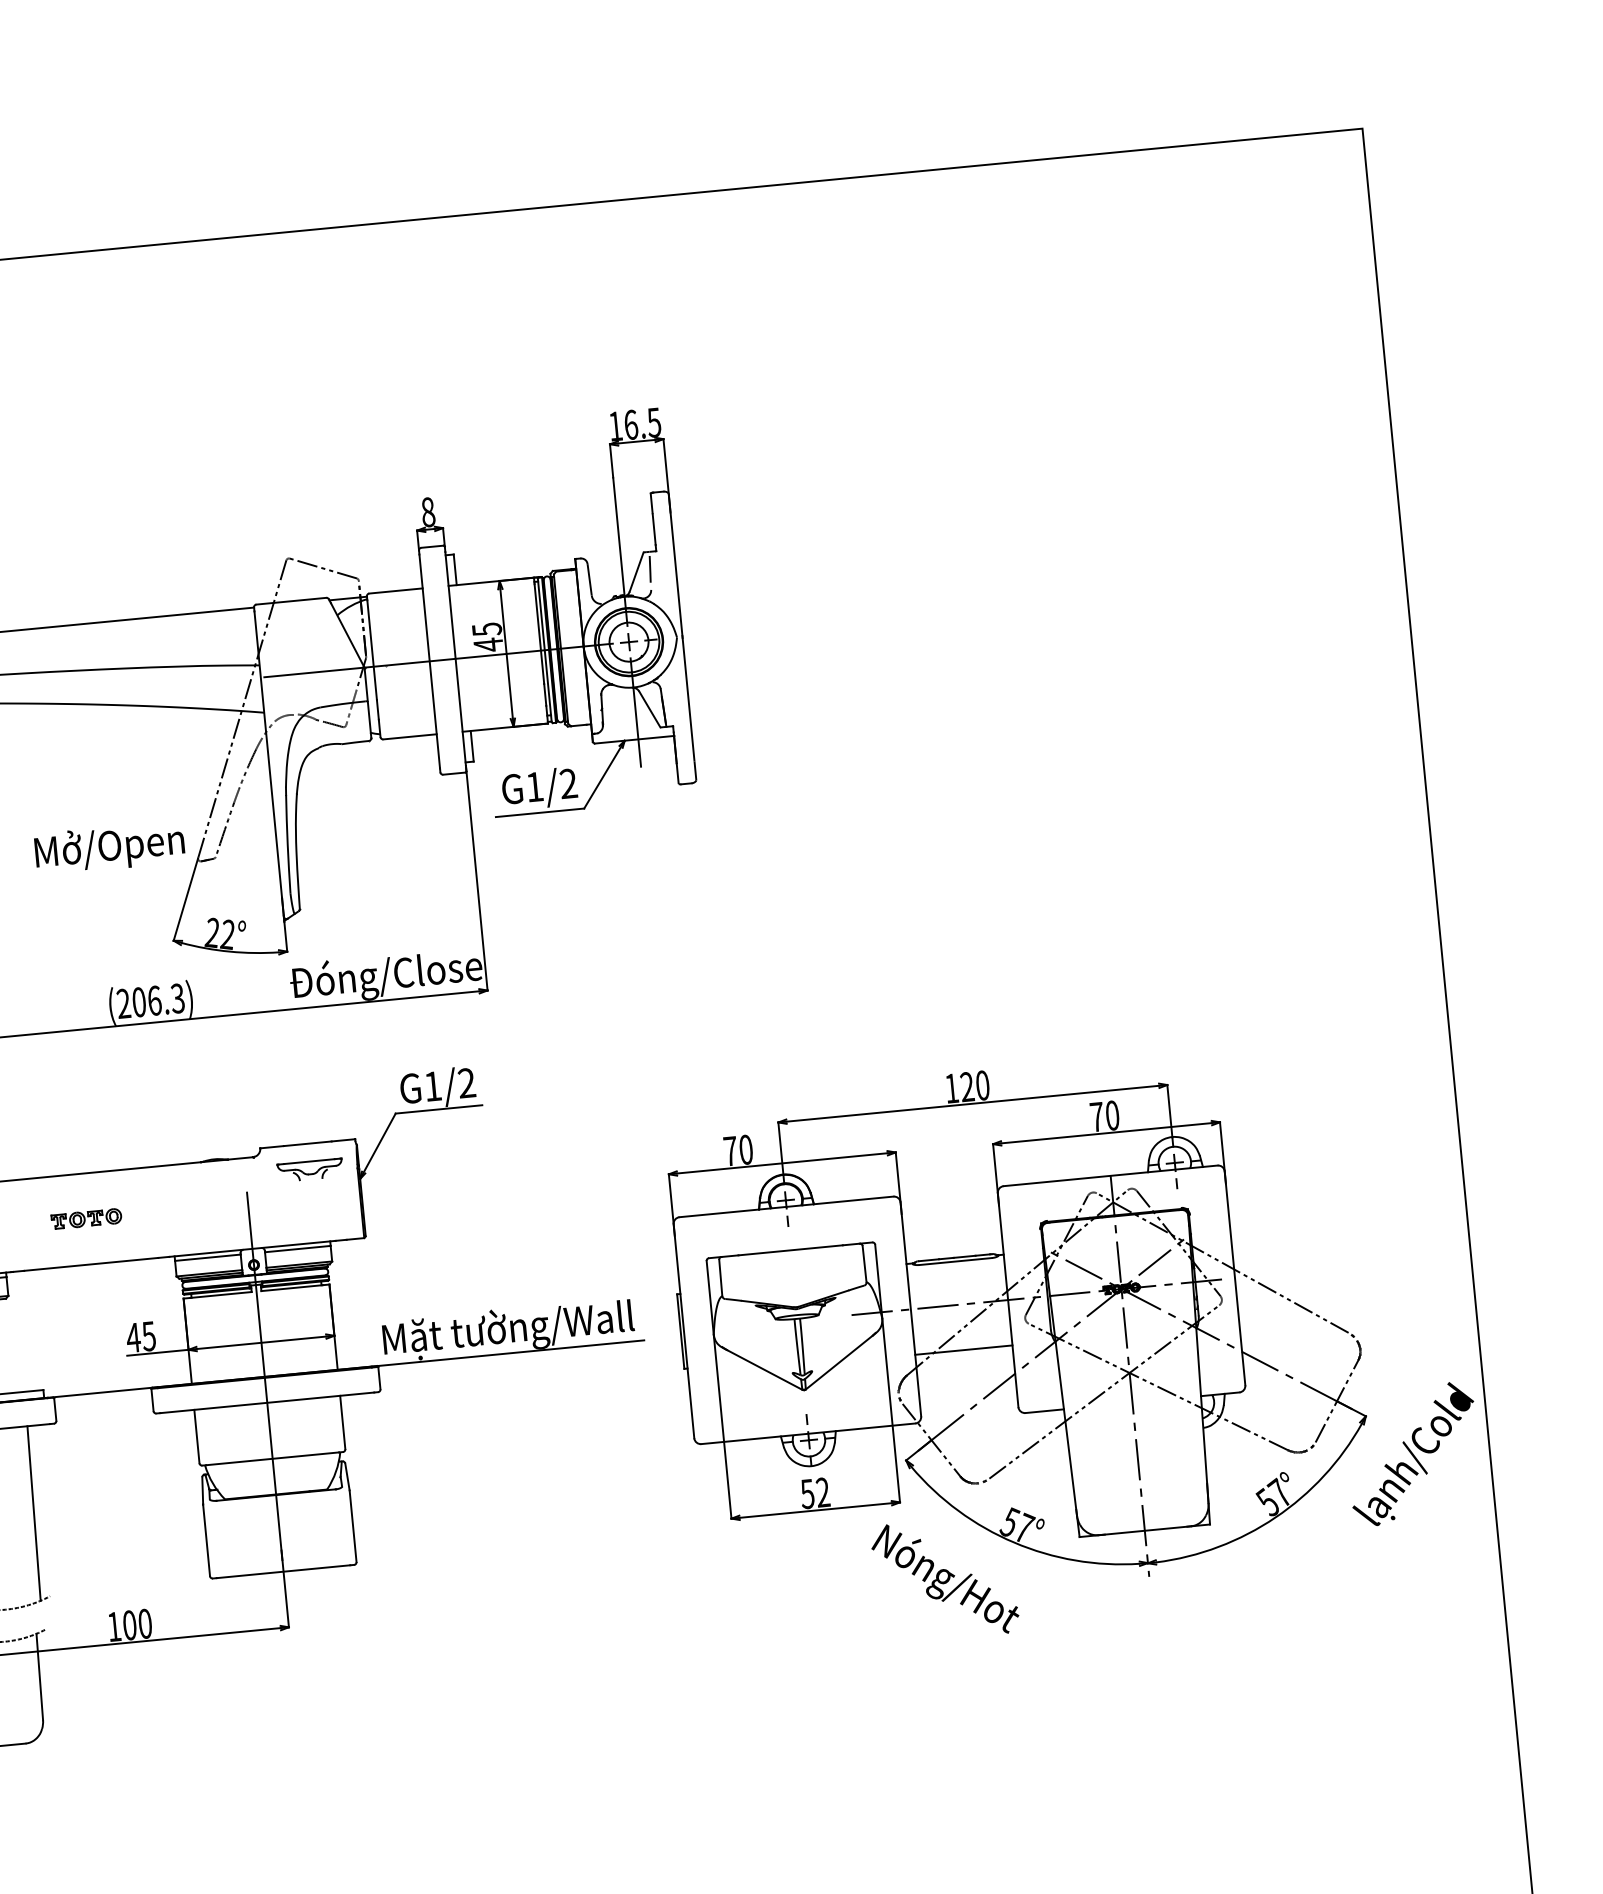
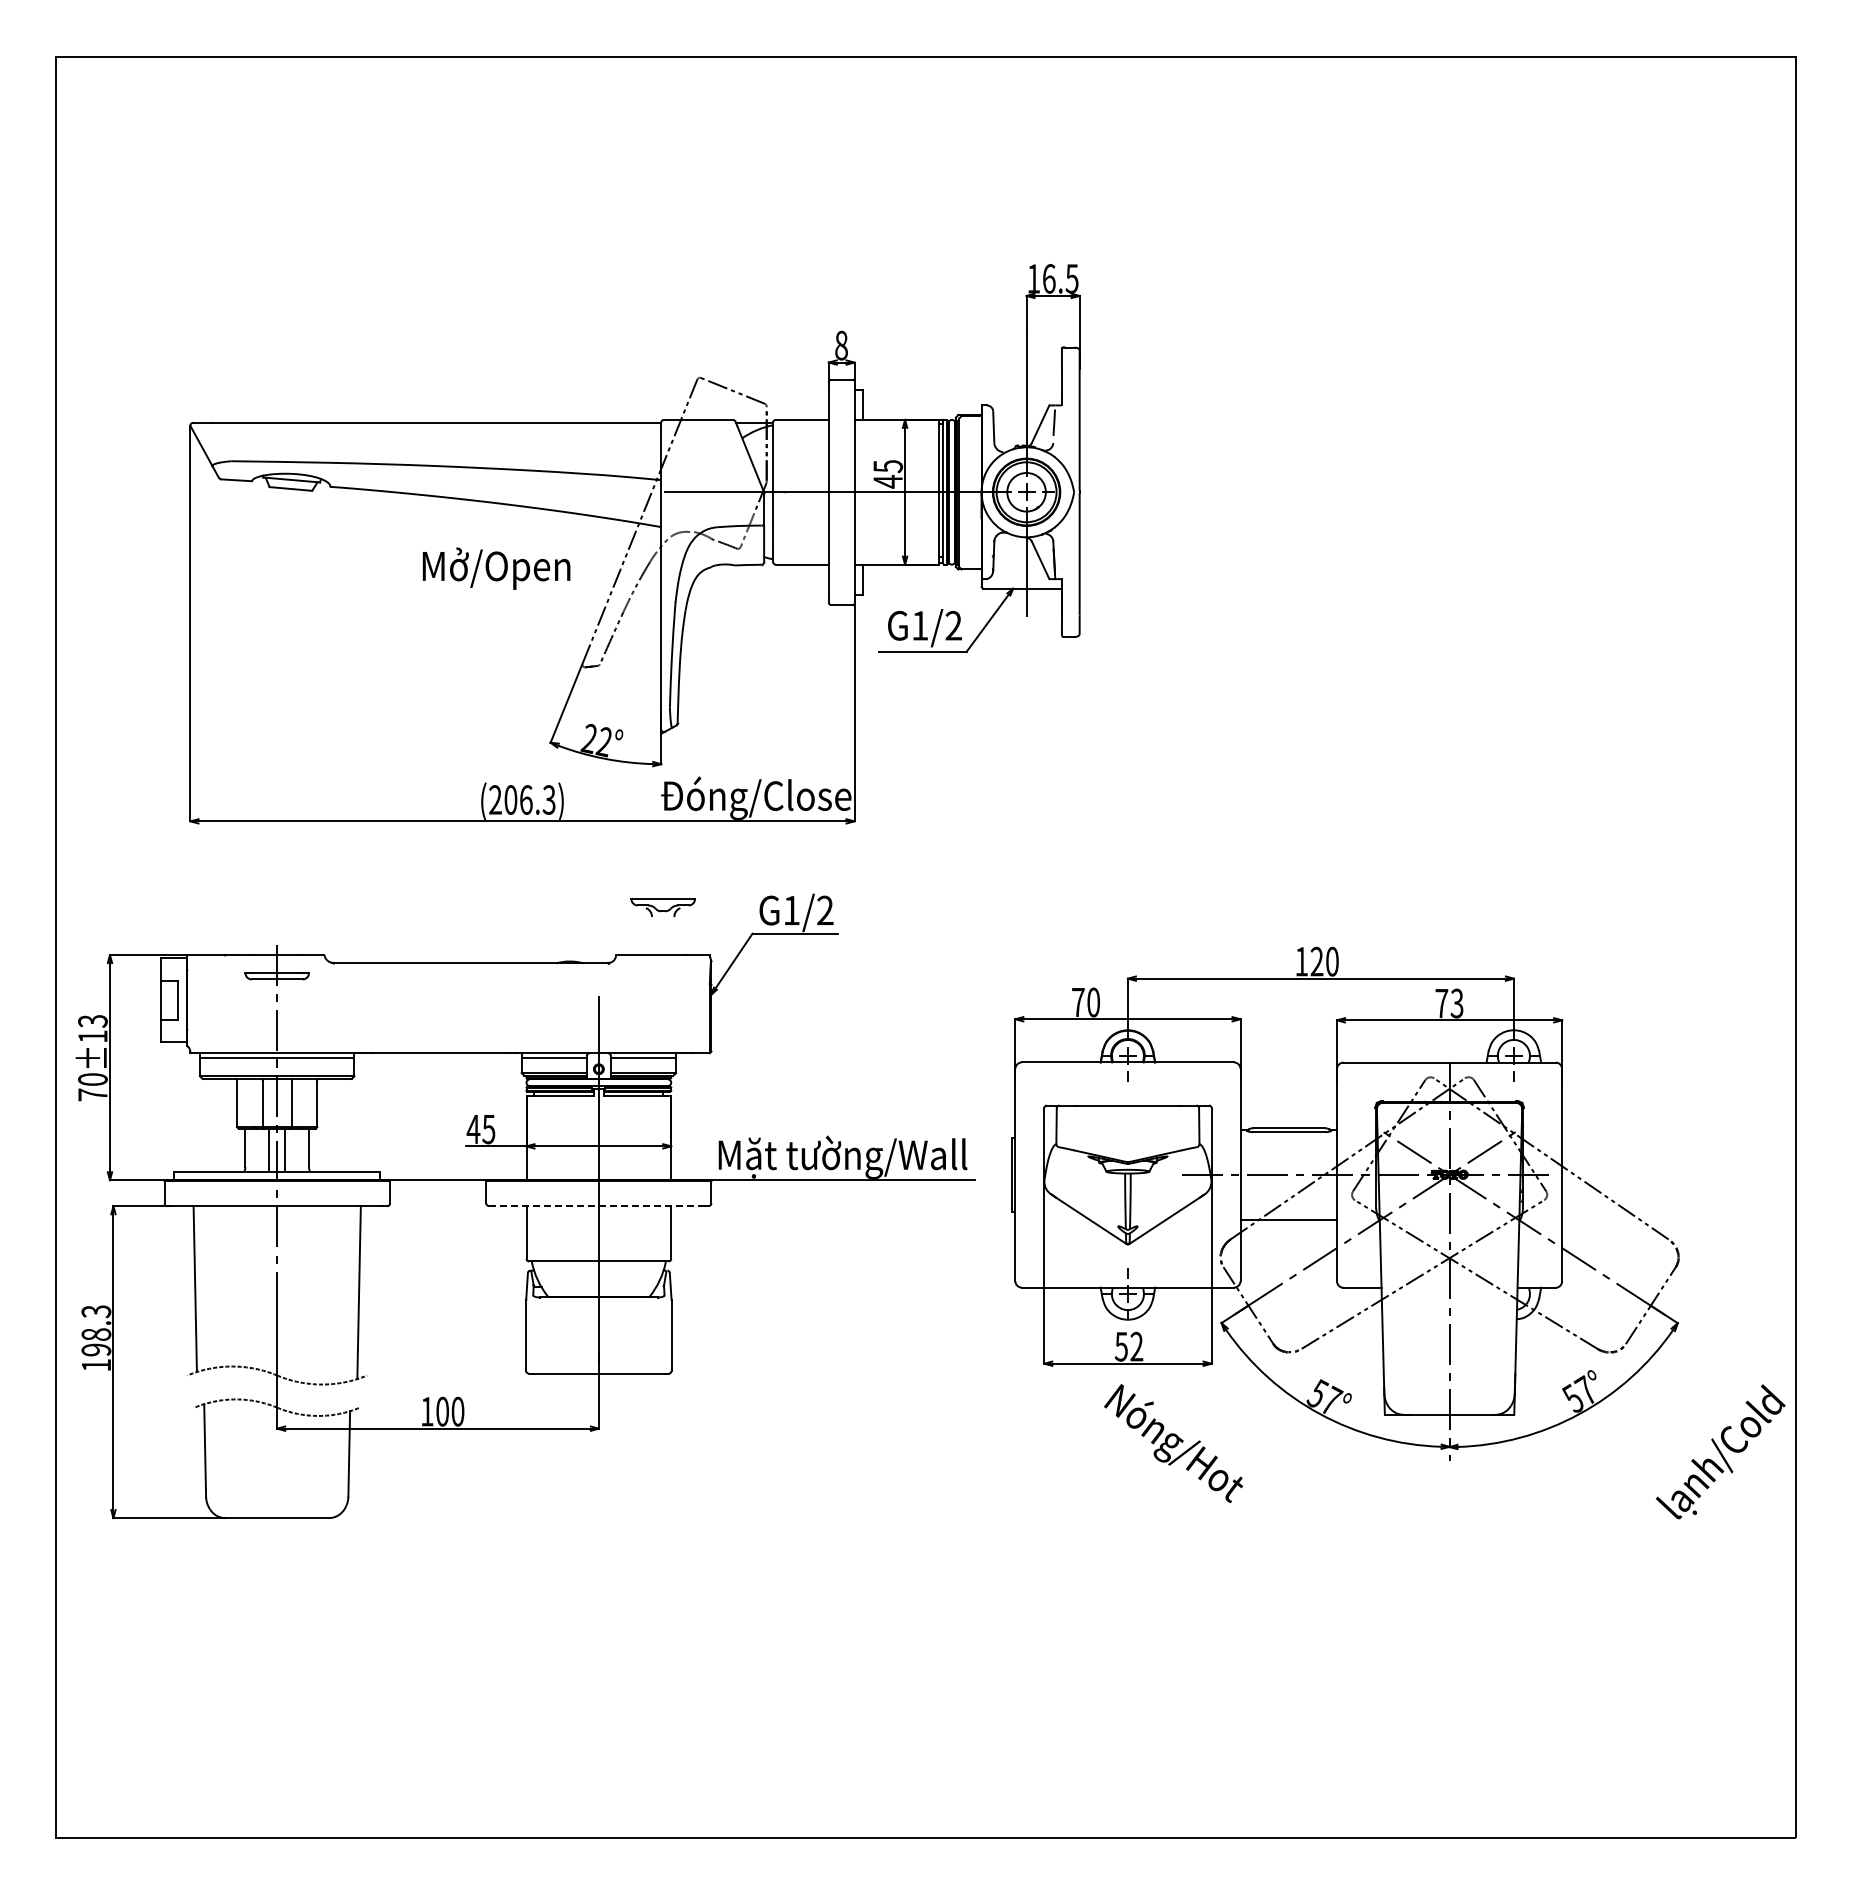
text: (109, 847) -> (496, 568), moved
text: (1111, 1115) -> (1456, 1003), 70 -> 73
part: (309, 1170) -> (662, 907), moved
part: (86, 1219) -> (438, 1008), removed
line: (266, 1402) -> (598, 1205), solid -> dashed
text: (1412, 1453) -> (1720, 1451), moved
text: (944, 1579) -> (1173, 1443), moved

